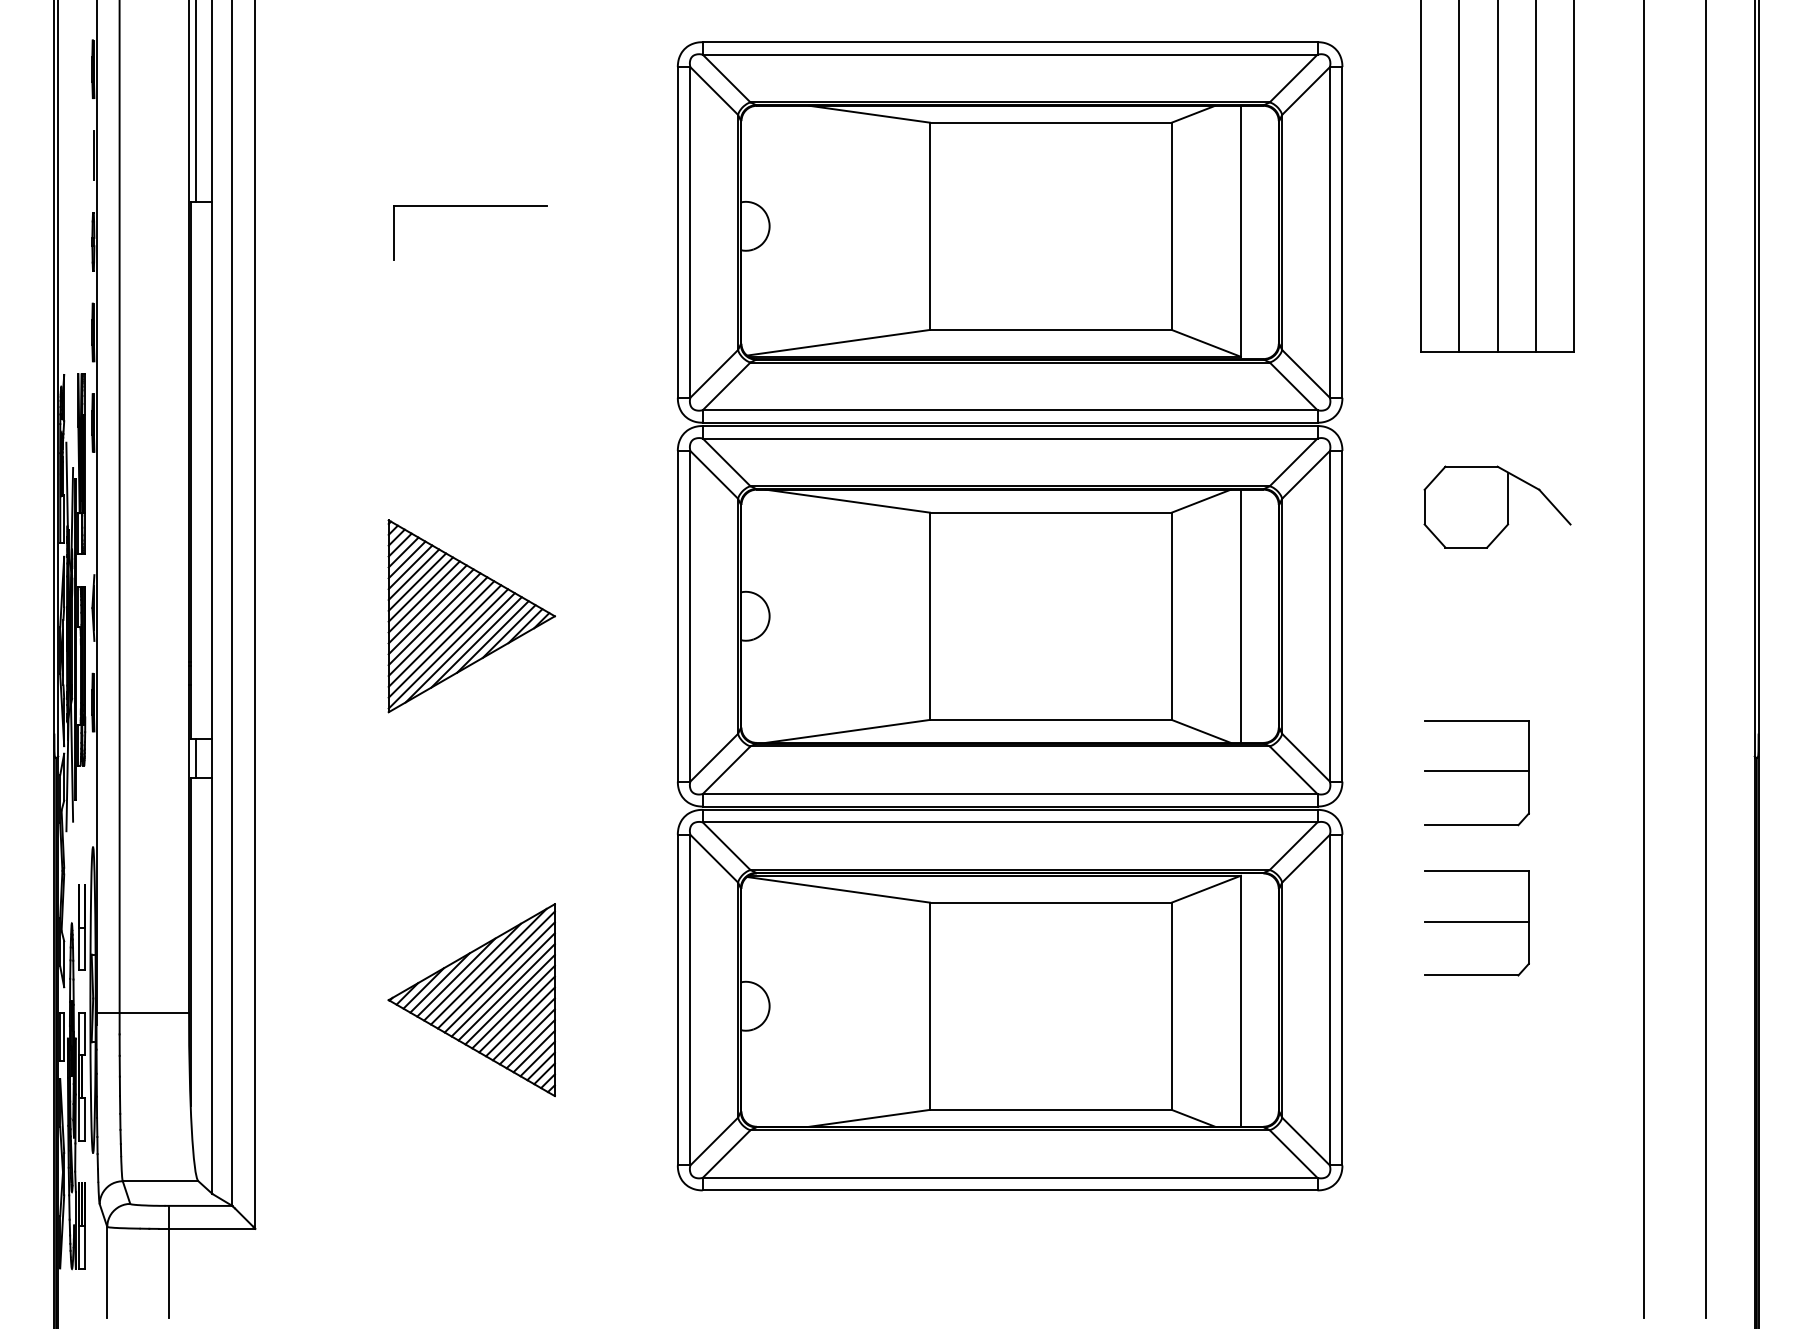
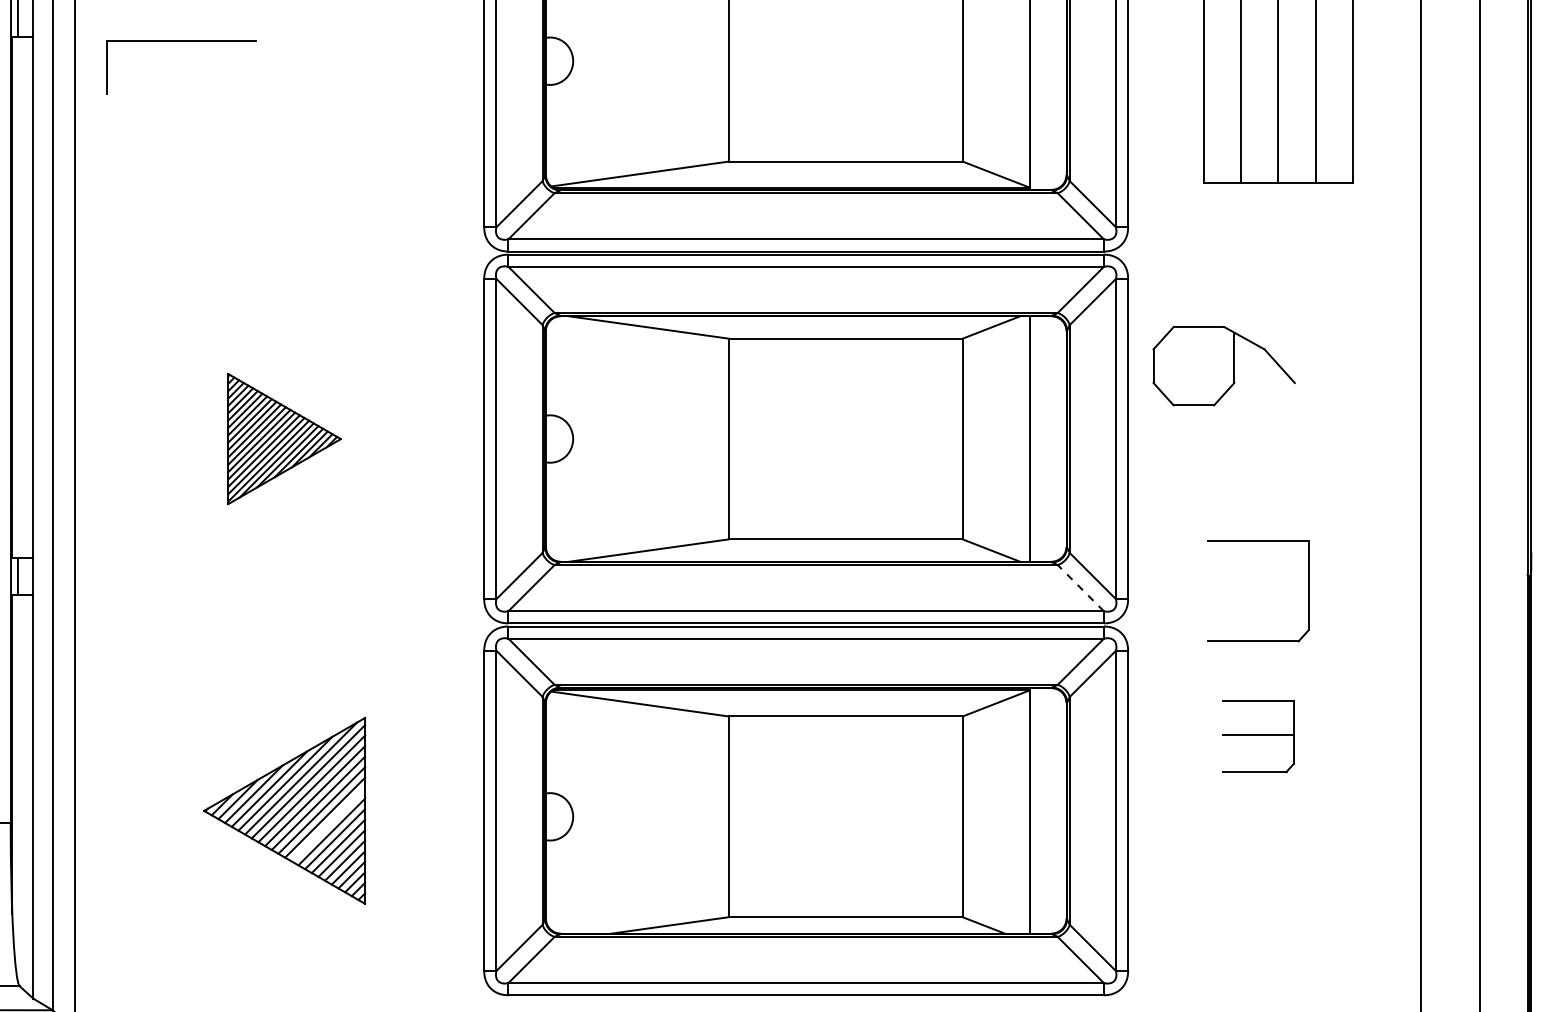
part: (470, 206) -> (181, 42), moved
part: (1497, 506) -> (1224, 365), moved
part: (471, 616) -> (284, 439), size x0.7
line: (1293, 770) -> (1080, 588), solid -> dashed
line: (1476, 771) -> (1258, 589), removed
part: (1476, 923) -> (1258, 736), size x0.7
line: (516, 1014) -> (327, 824), removed

